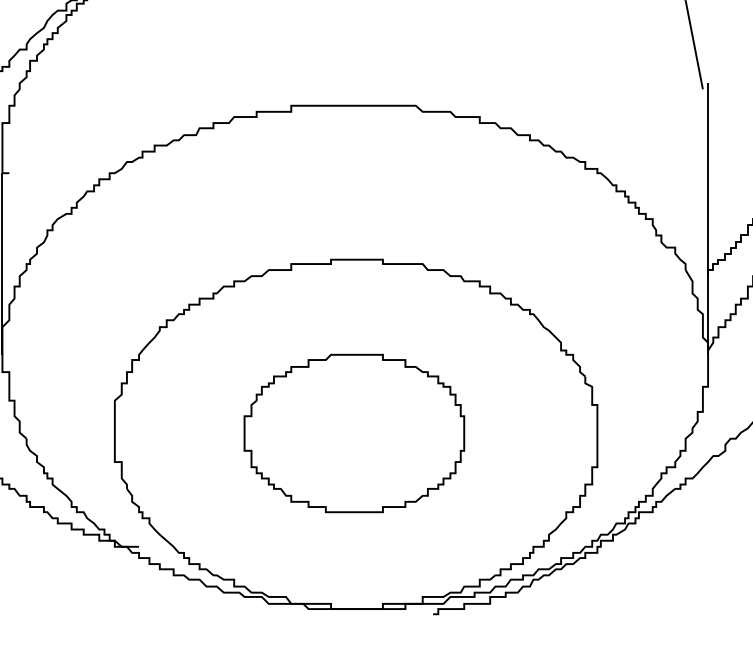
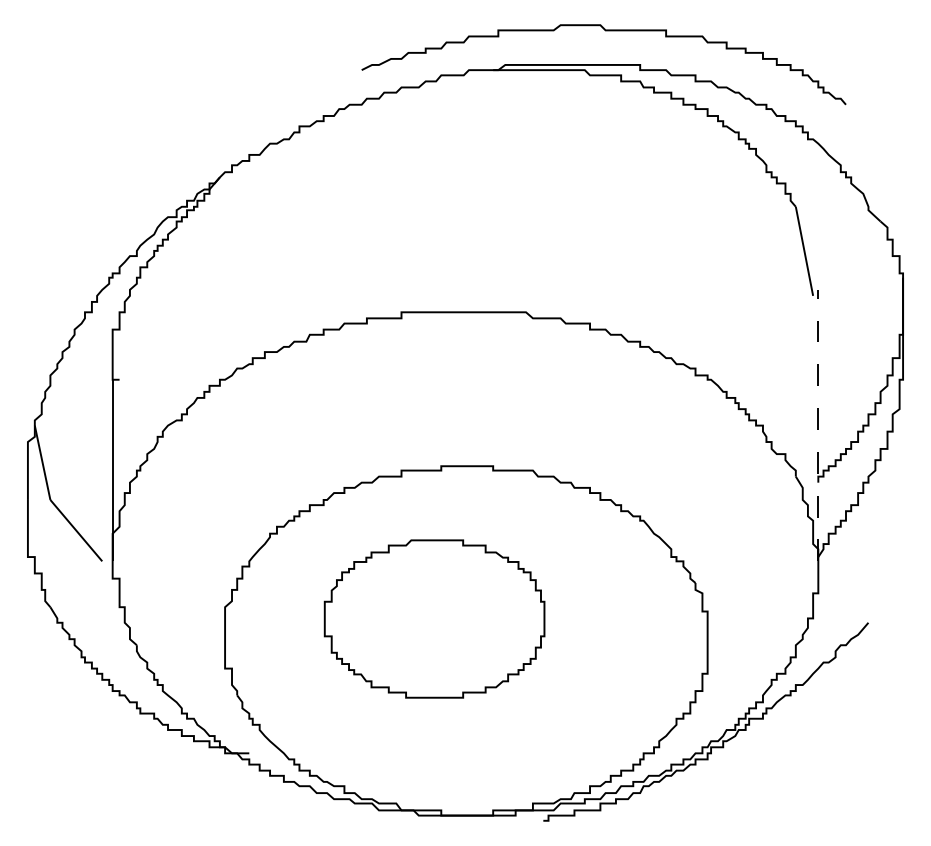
line: (708, 218) -> (818, 425), solid -> dashed
part: (354, 432) -> (434, 618), moved

